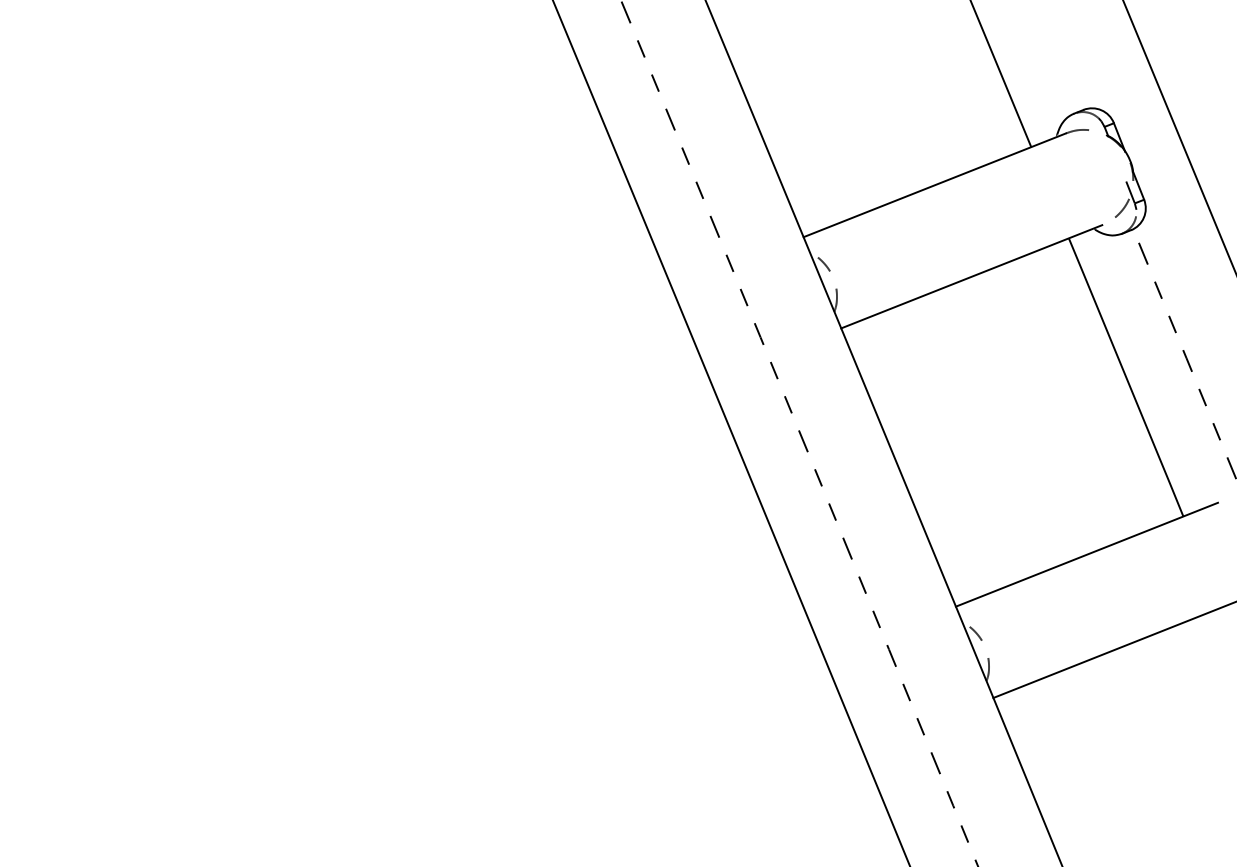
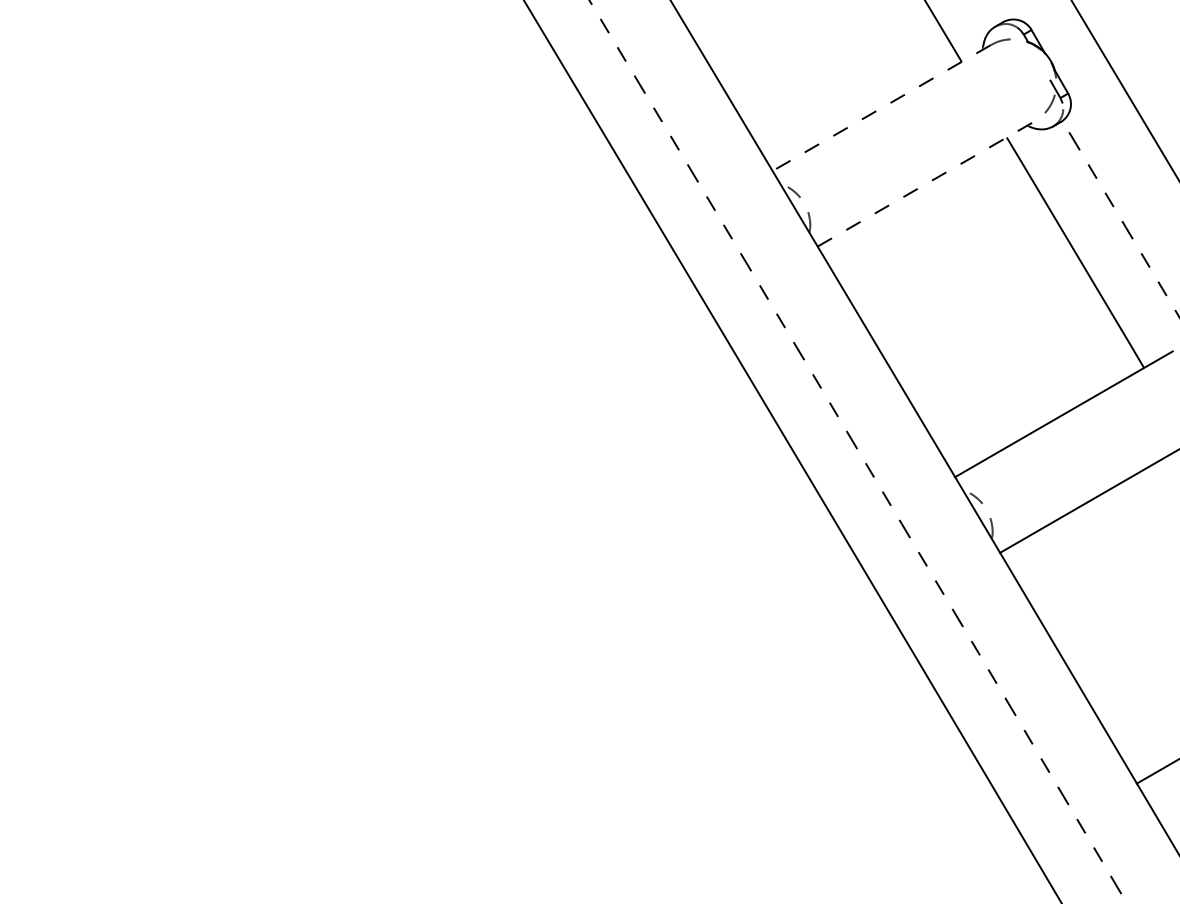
line: (934, 185) -> (881, 108), solid -> dashed
line: (972, 276) -> (926, 183), solid -> dashed

